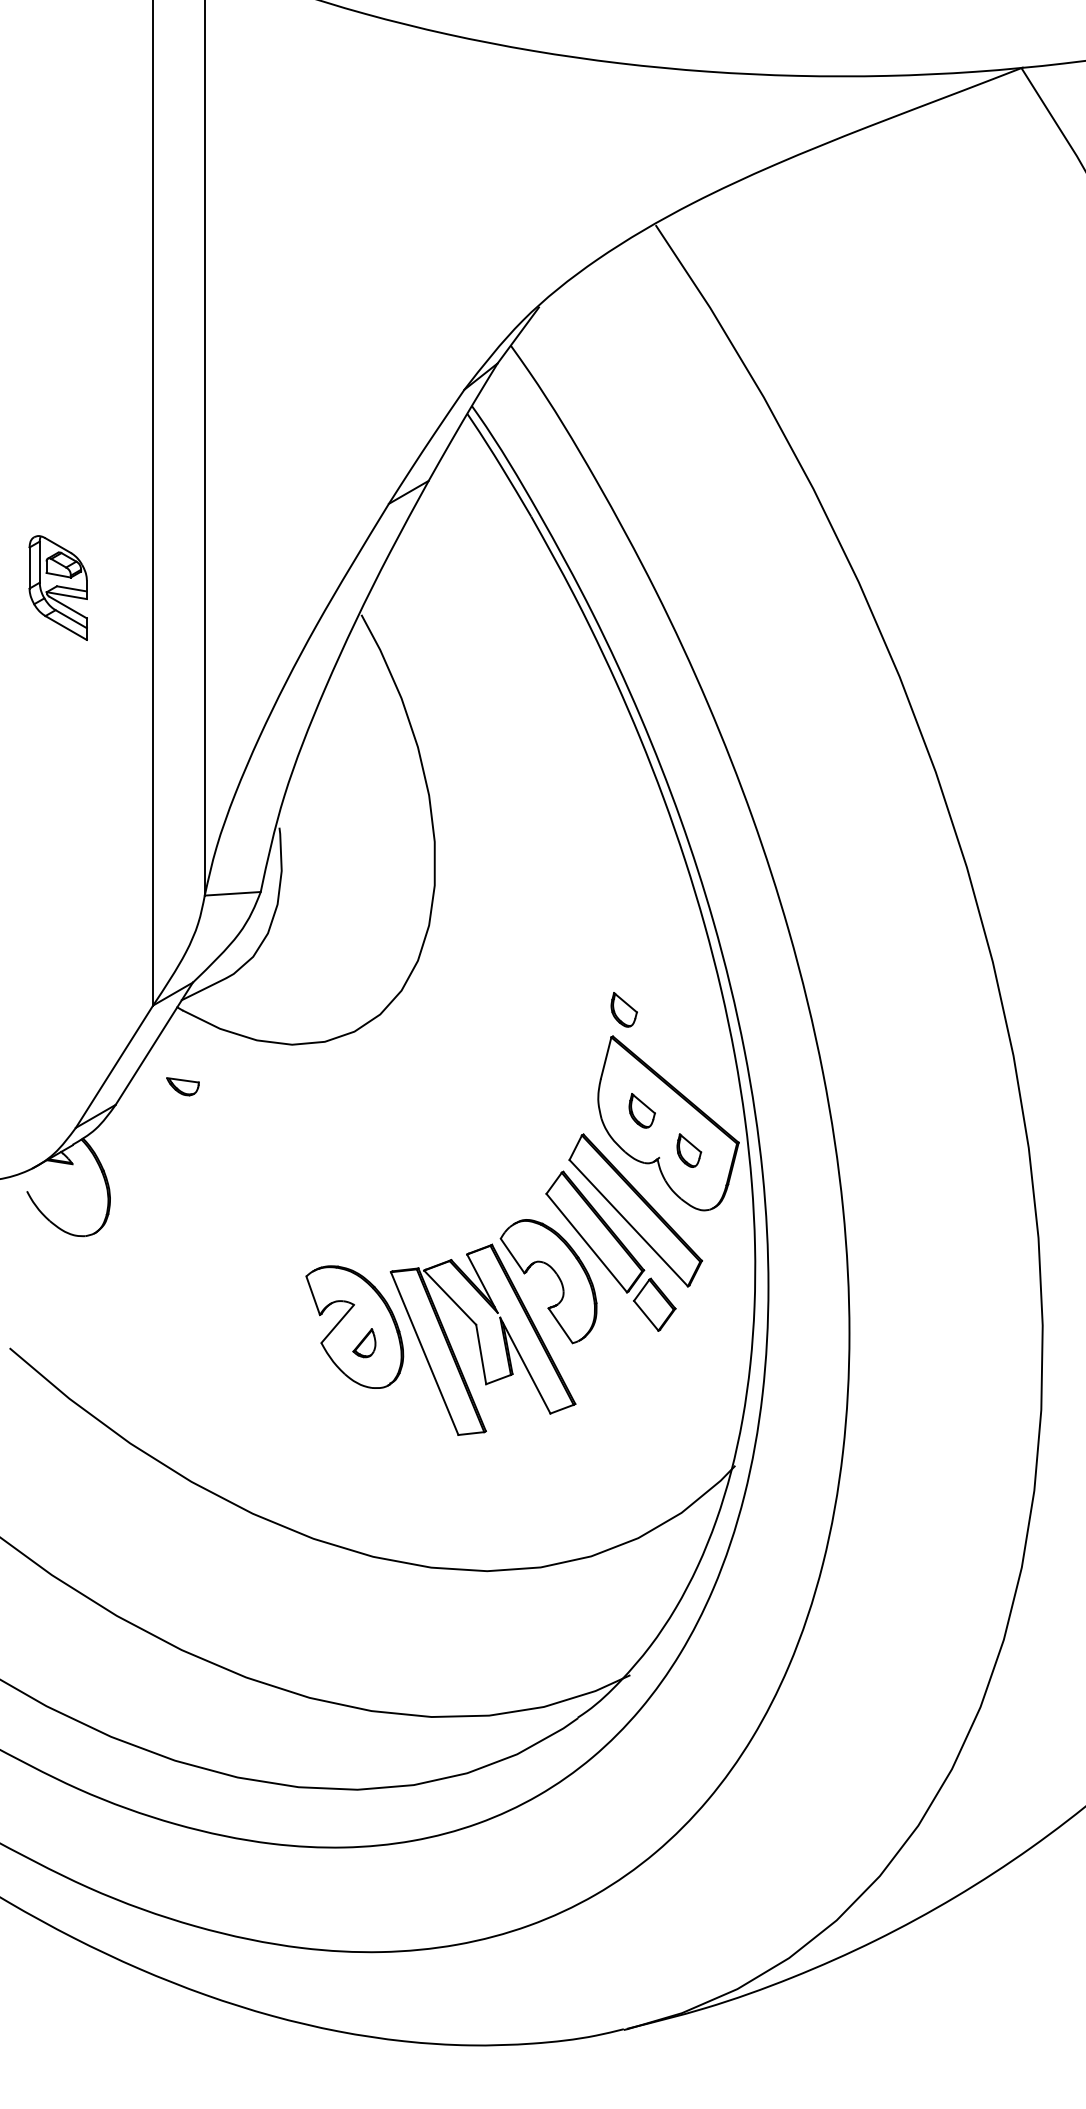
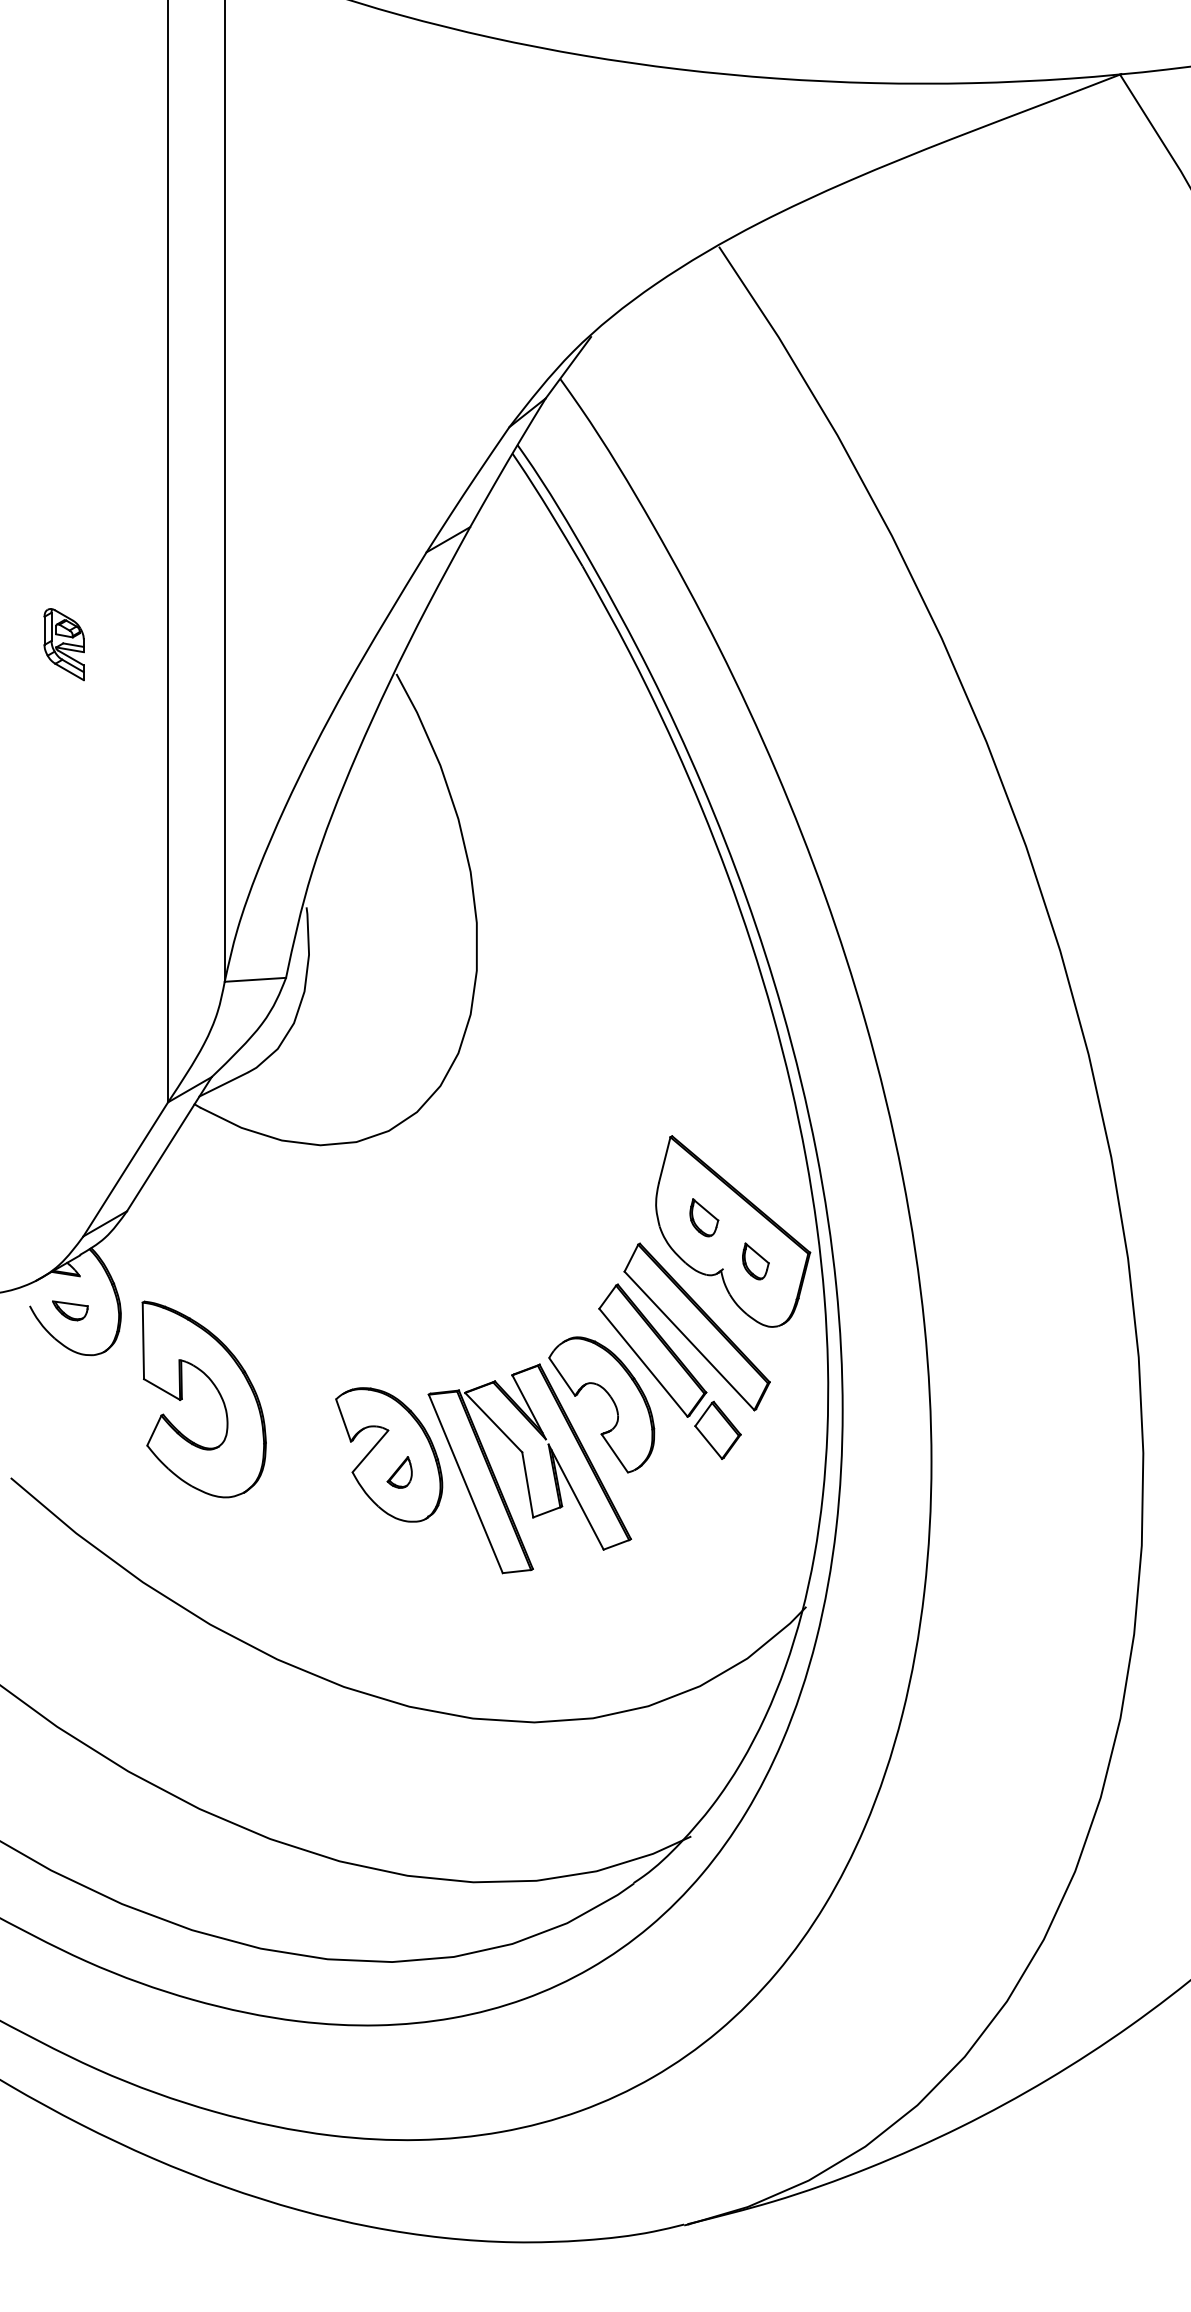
part: (58, 587) -> (64, 644), size x0.62
part: (623, 1009) -> (683, 1106), removed
part: (182, 1086) -> (69, 1310), moved
part: (198, 1270) -> (217, 1392), added

